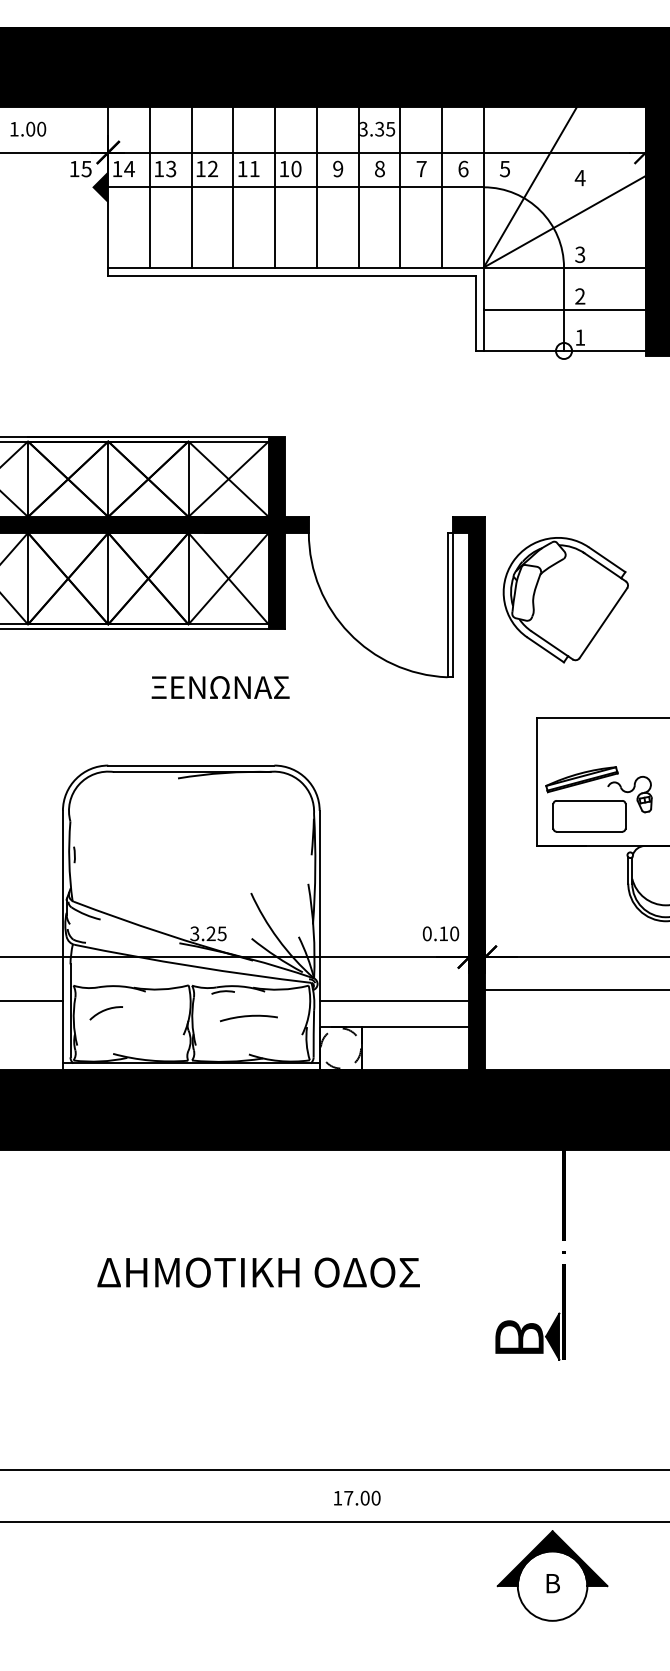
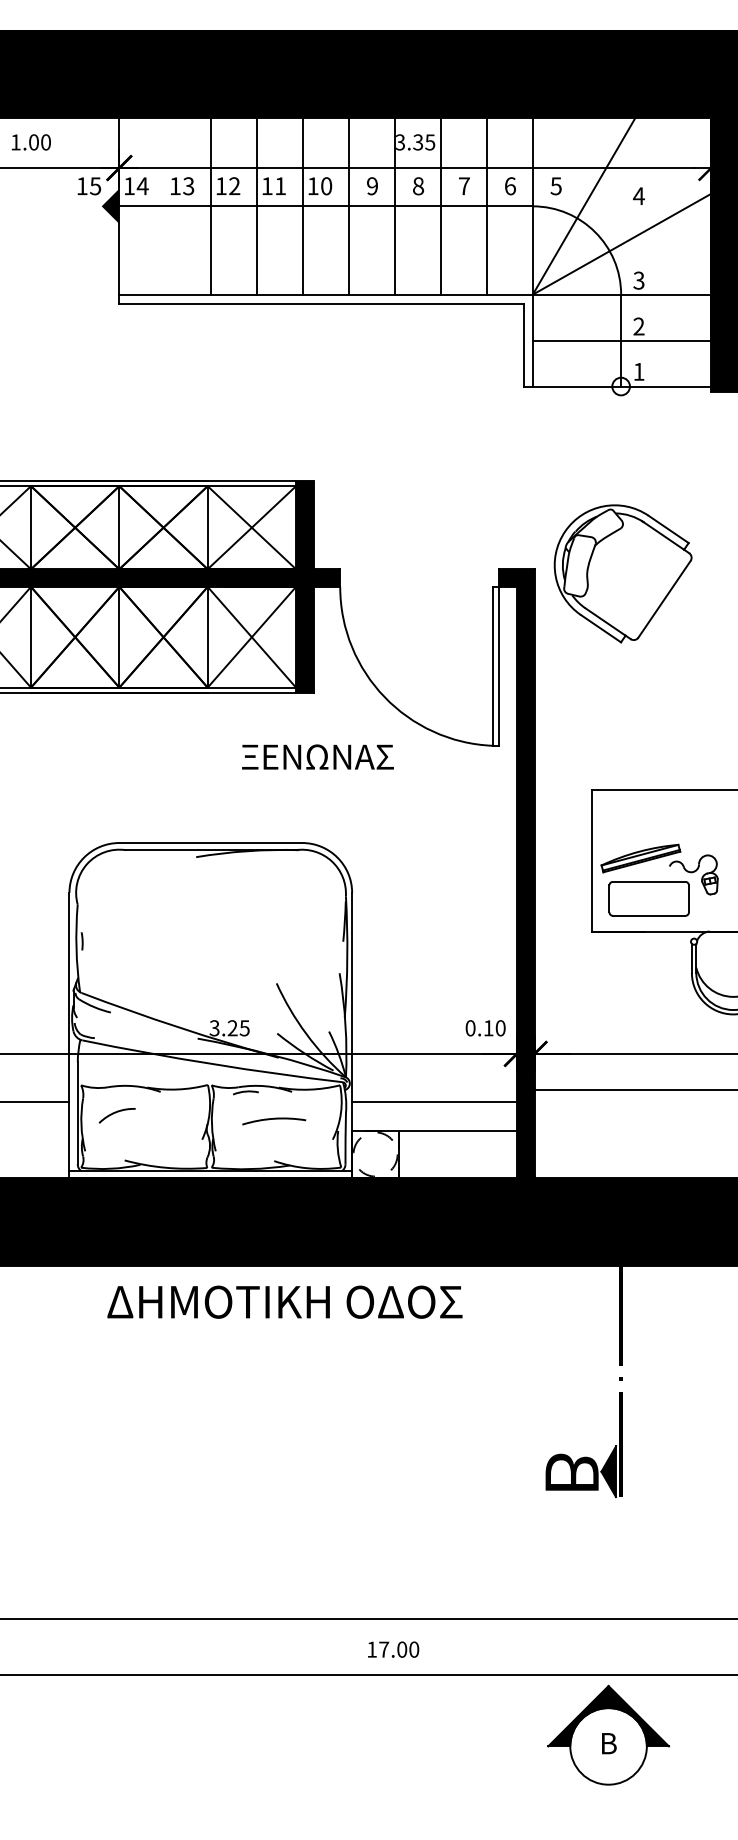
line: (150, 187) -> (165, 206), removed
part: (565, 600) -> (622, 574), moved
text: (220, 687) -> (317, 757), moved
text: (258, 1272) -> (284, 1302), moved

